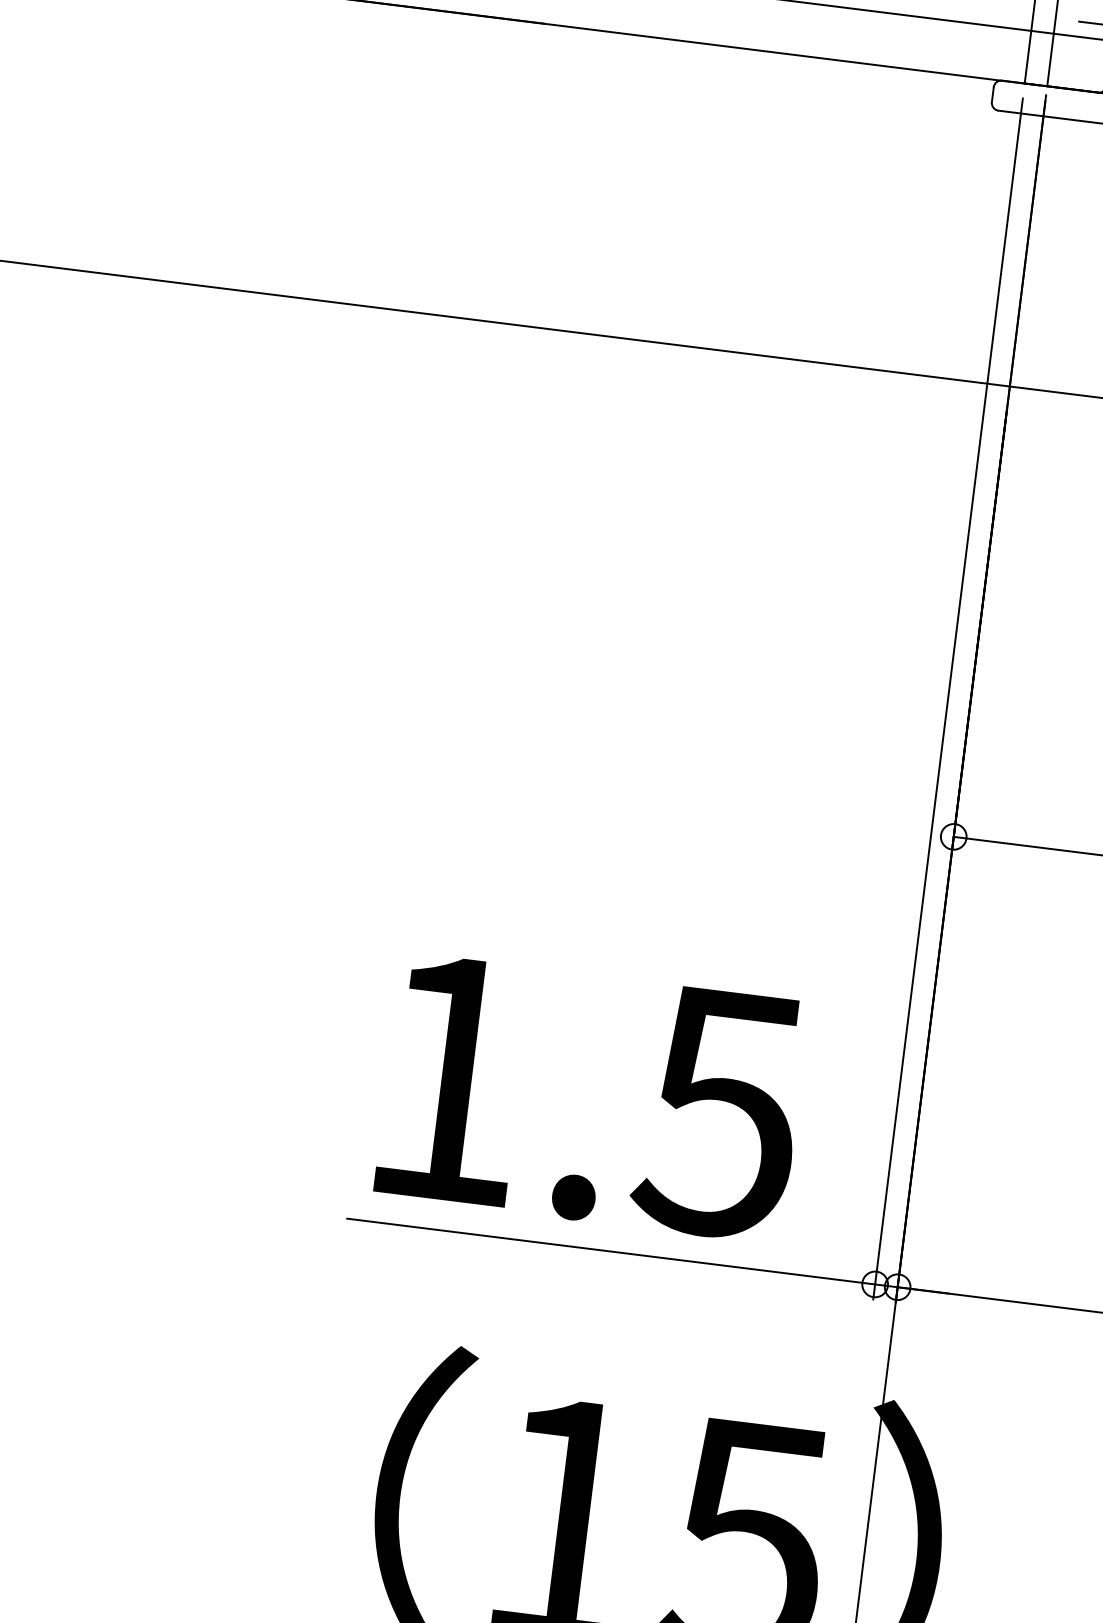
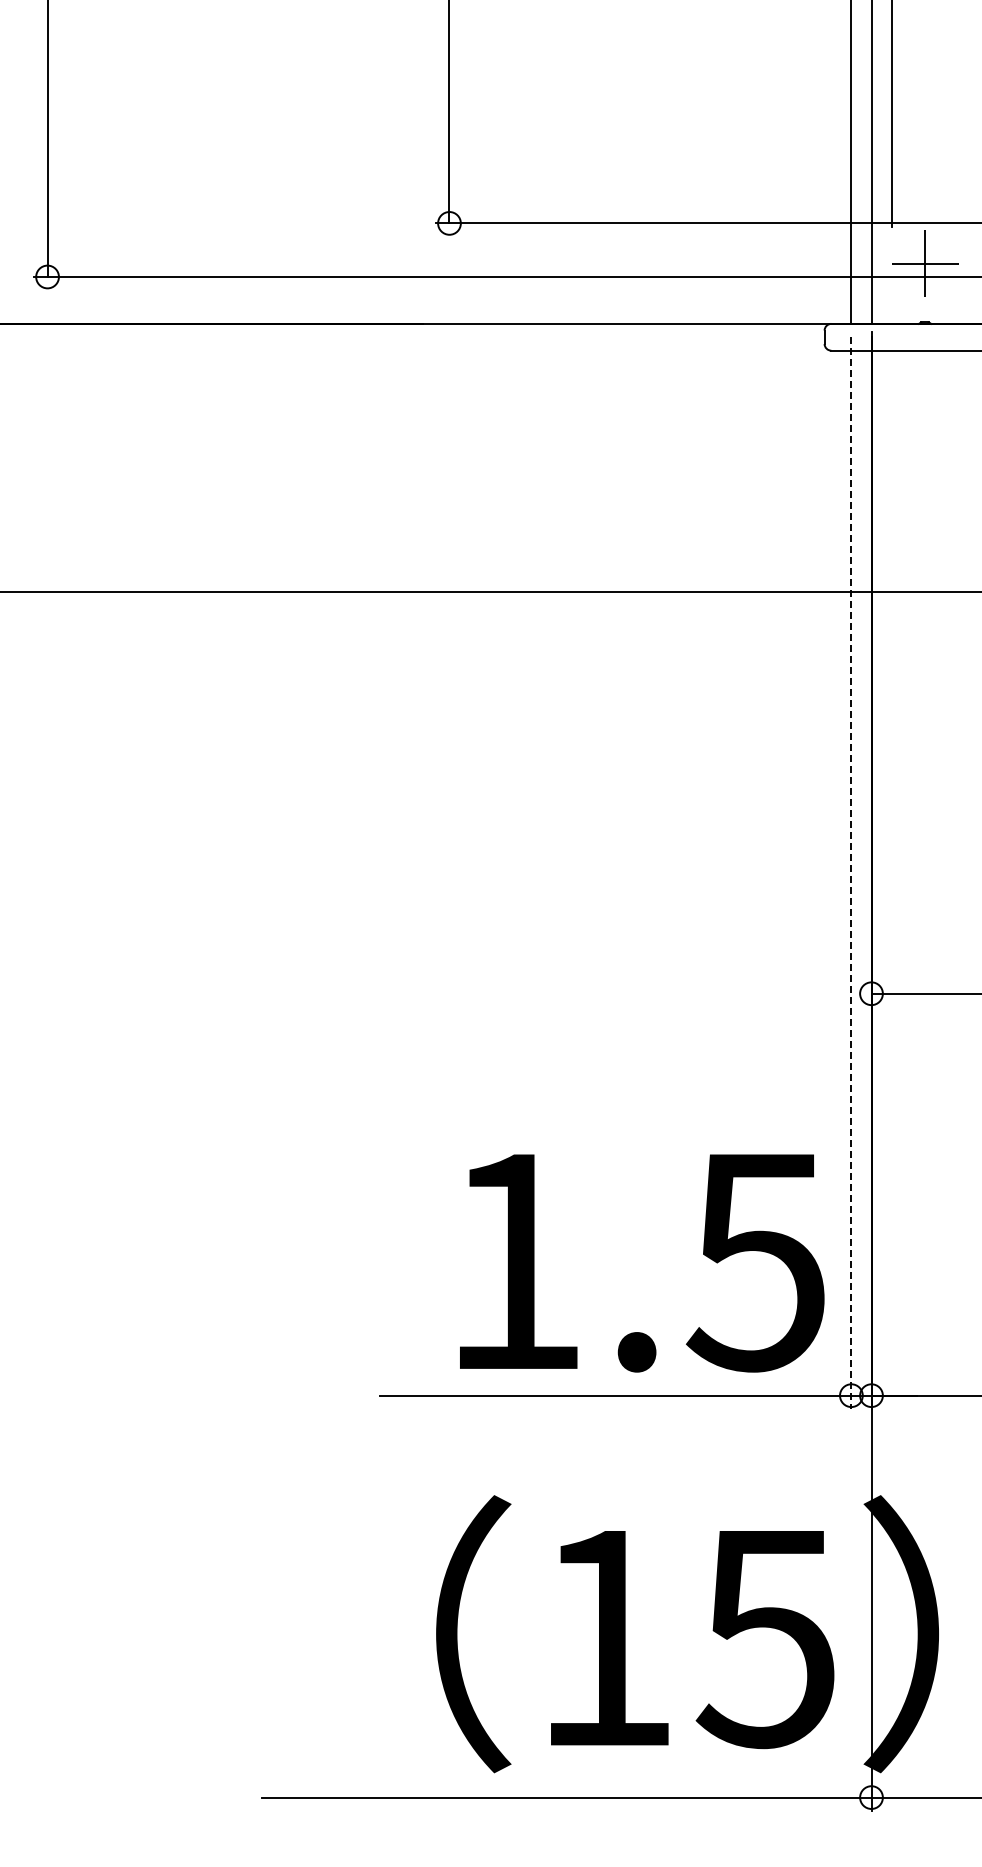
line: (948, 699) -> (851, 873), solid -> dashed
text: (592, 1098) -> (642, 1263), moved

